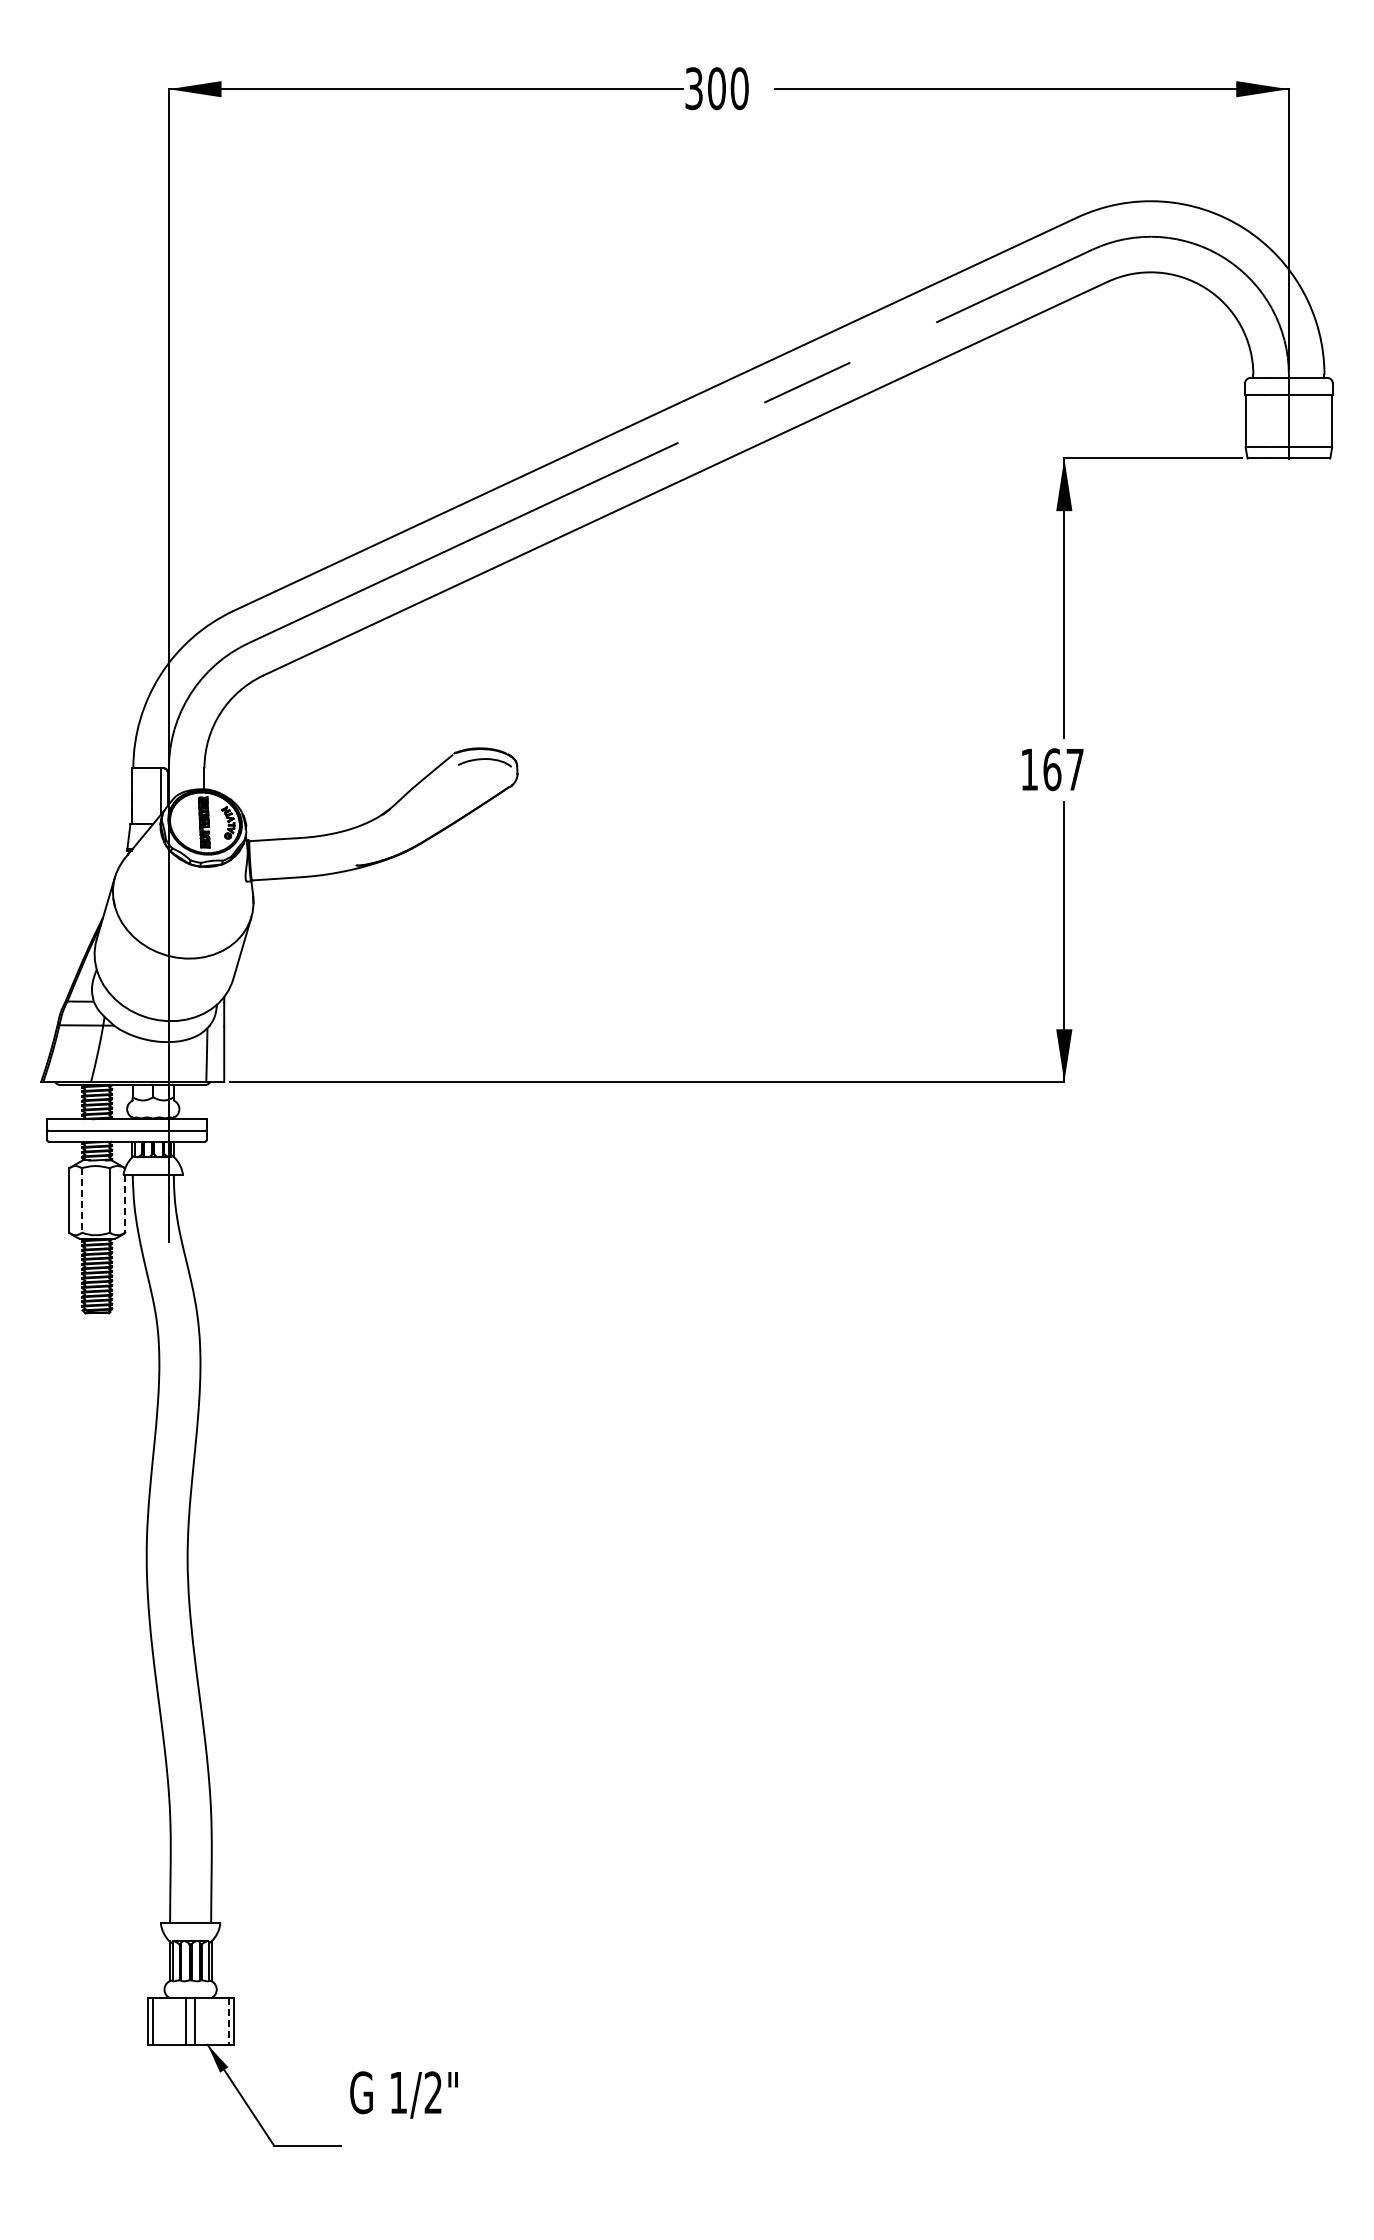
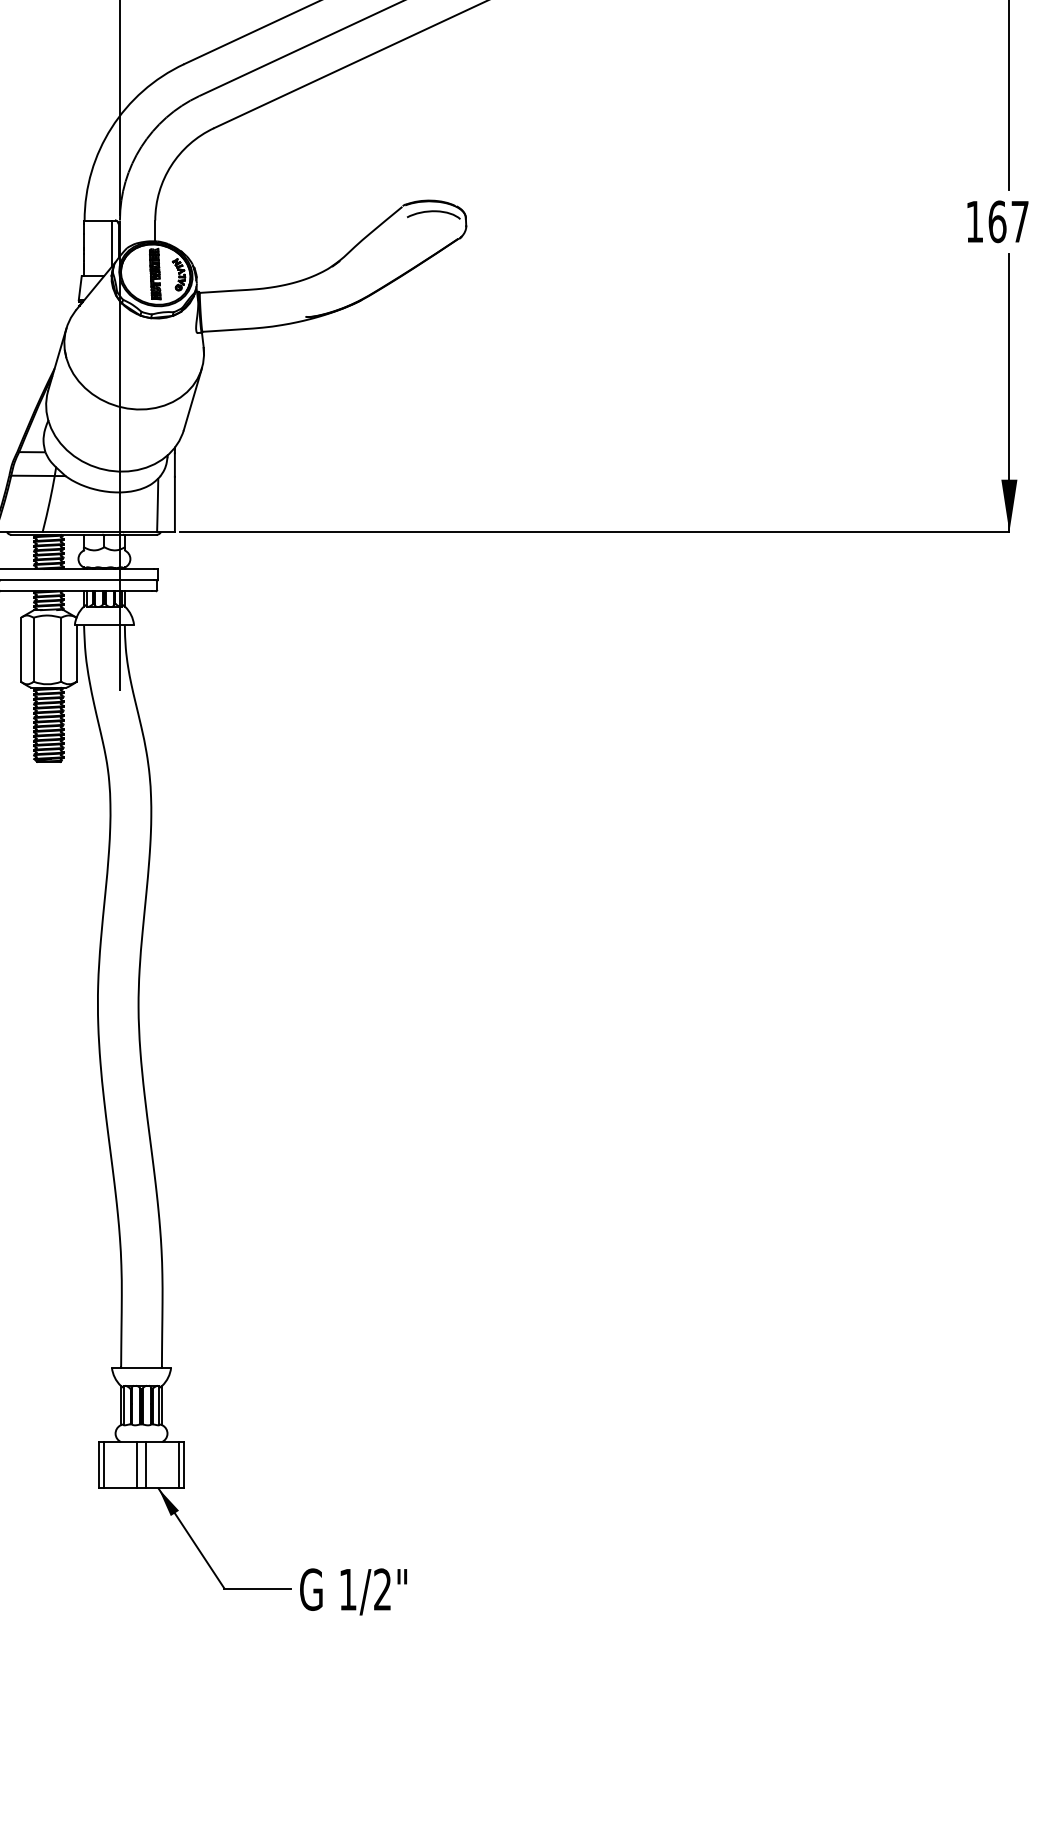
line: (81, 1200) -> (33, 649), dashed -> solid
line: (125, 1203) -> (76, 652), dashed -> solid
line: (228, 2021) -> (179, 1465), dashed -> solid
text: (403, 2094) -> (352, 1591), moved

